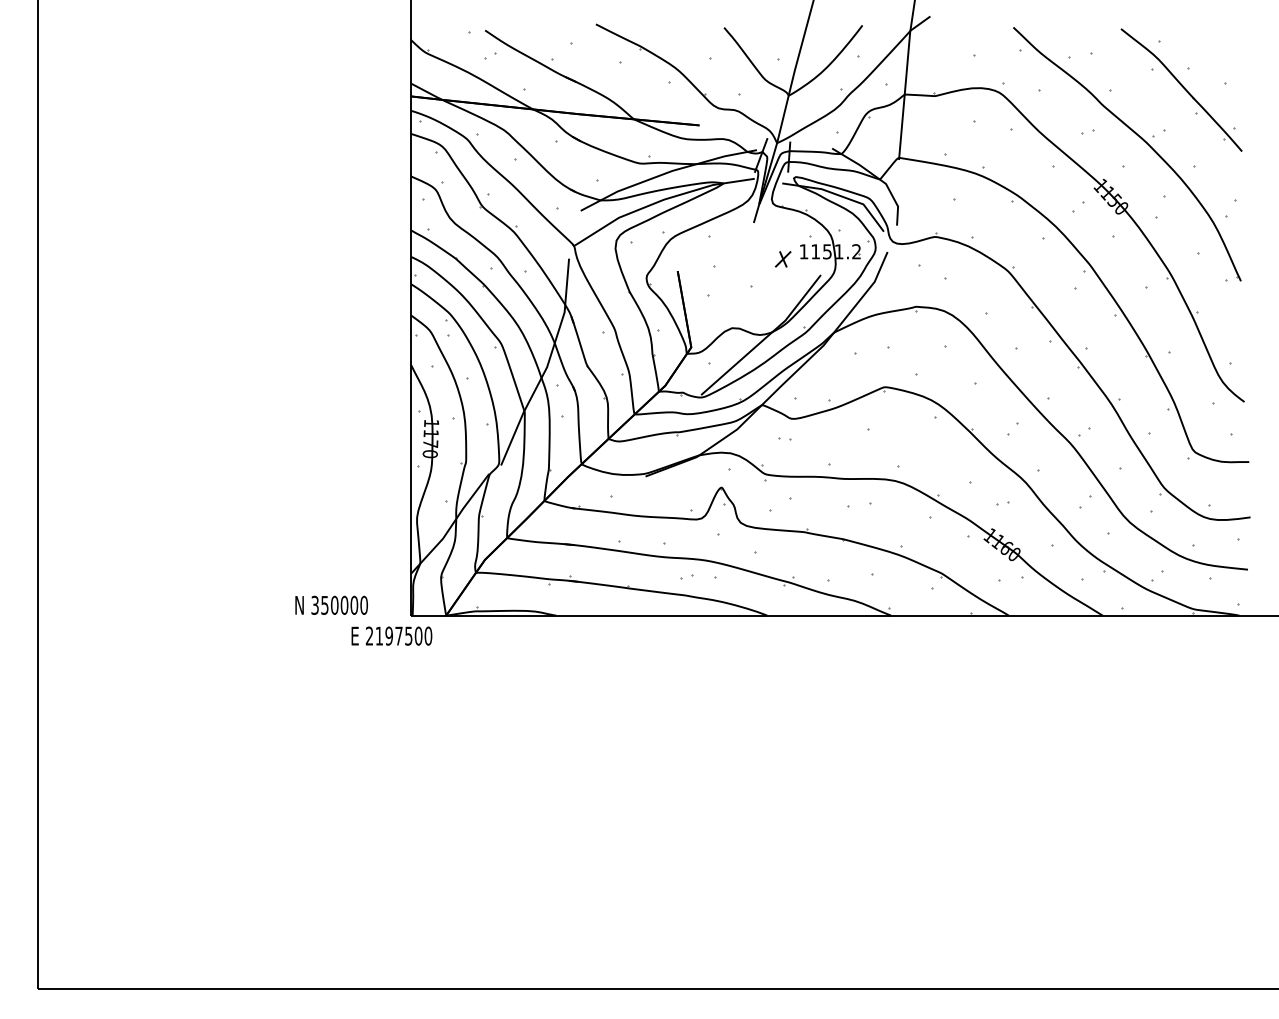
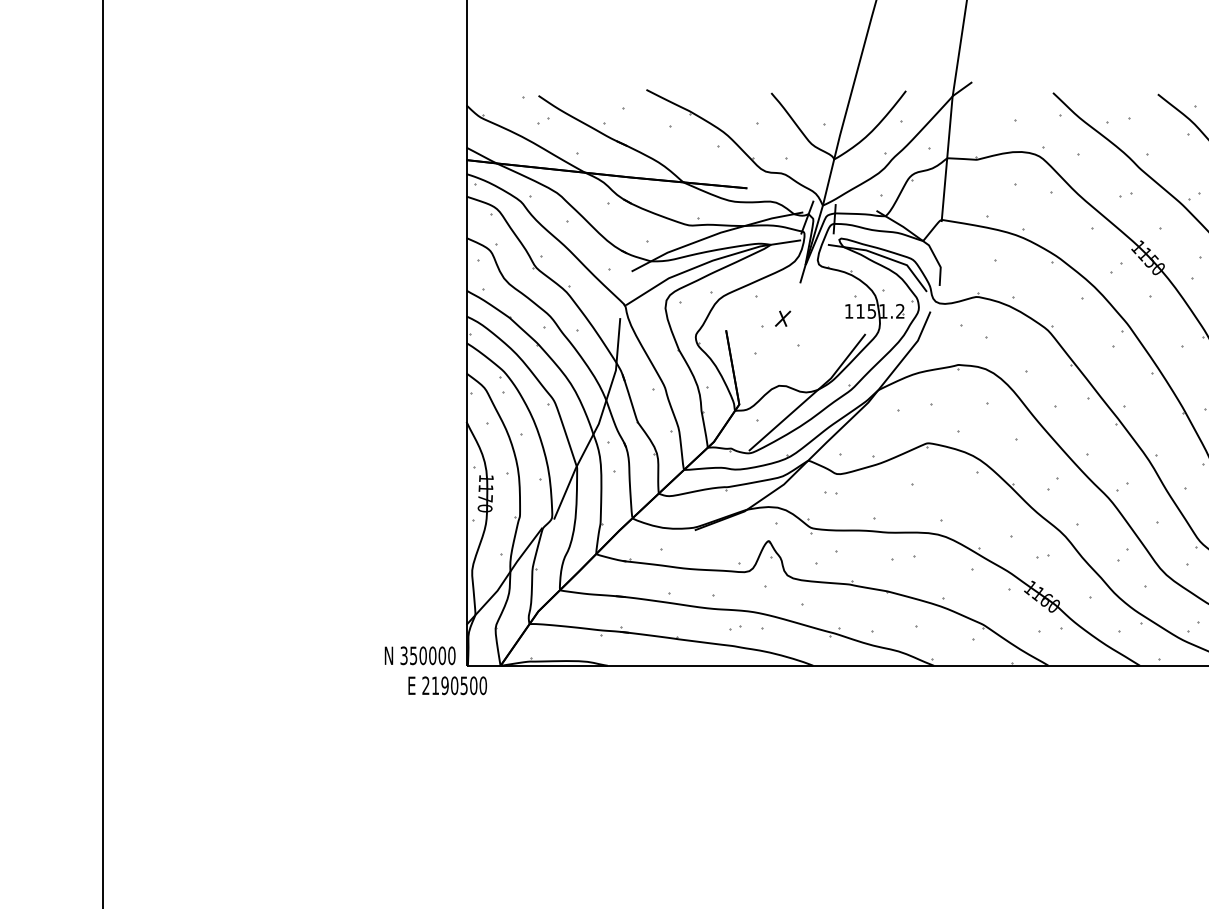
part: (782, 259) -> (782, 318), moved
text: (331, 604) -> (420, 654), moved
text: (398, 635) -> (454, 685), 2197500 -> 2190500

